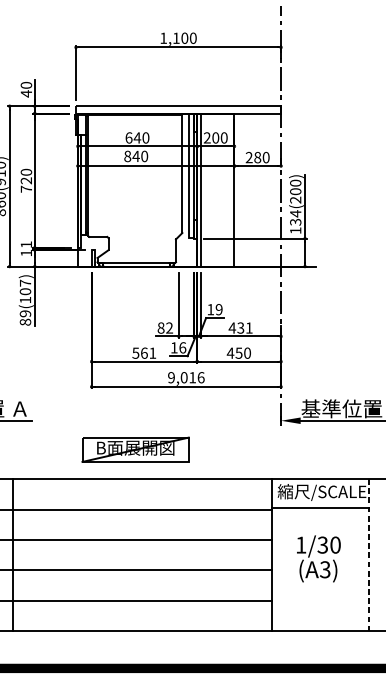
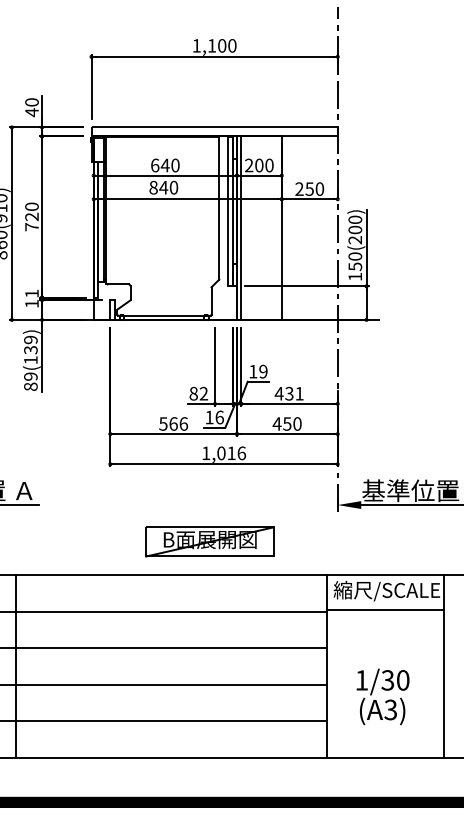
text: (257, 157) -> (309, 188), 280 -> 250
text: (295, 217) -> (355, 261), 134(200) -> 150(200)
text: (25, 287) -> (30, 344), 89(107) -> 89(139)
text: (152, 352) -> (183, 423), 561 -> 566
text: (171, 377) -> (206, 453), 9,016 -> 1,016
part: (135, 449) -> (209, 541), moved
line: (369, 556) -> (443, 667), dashed -> solid
text: (318, 558) -> (382, 696), moved

